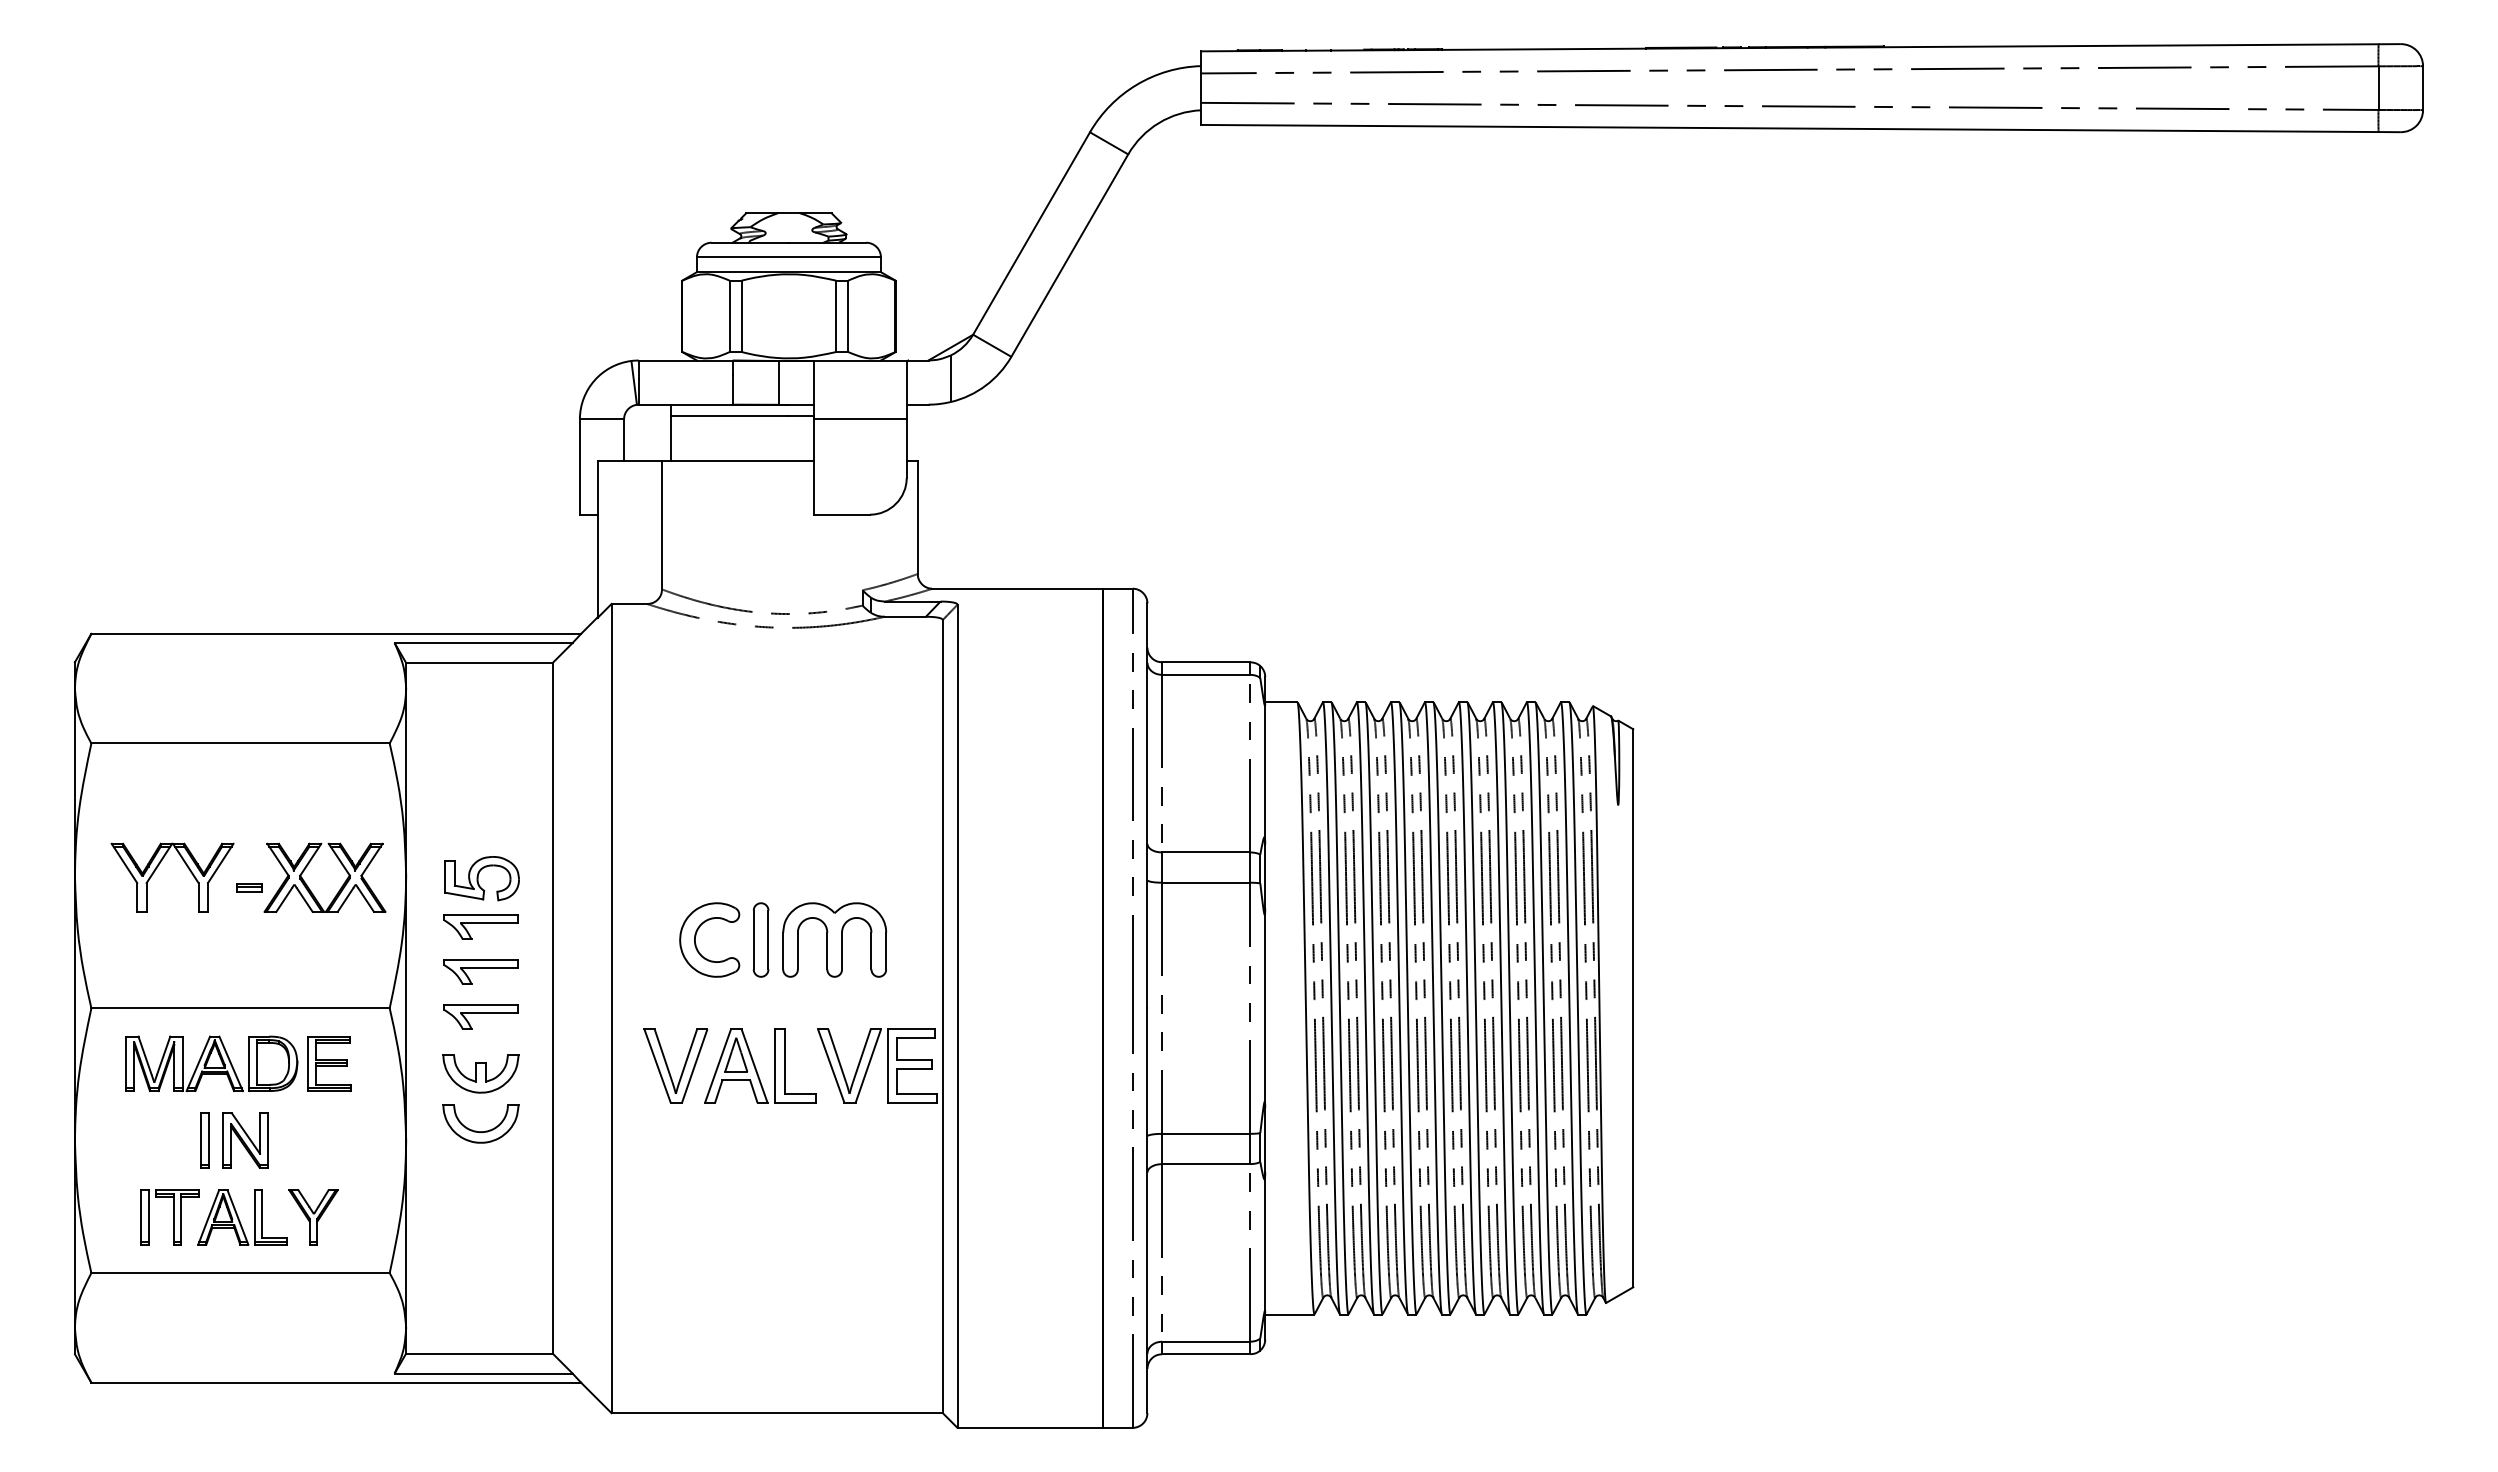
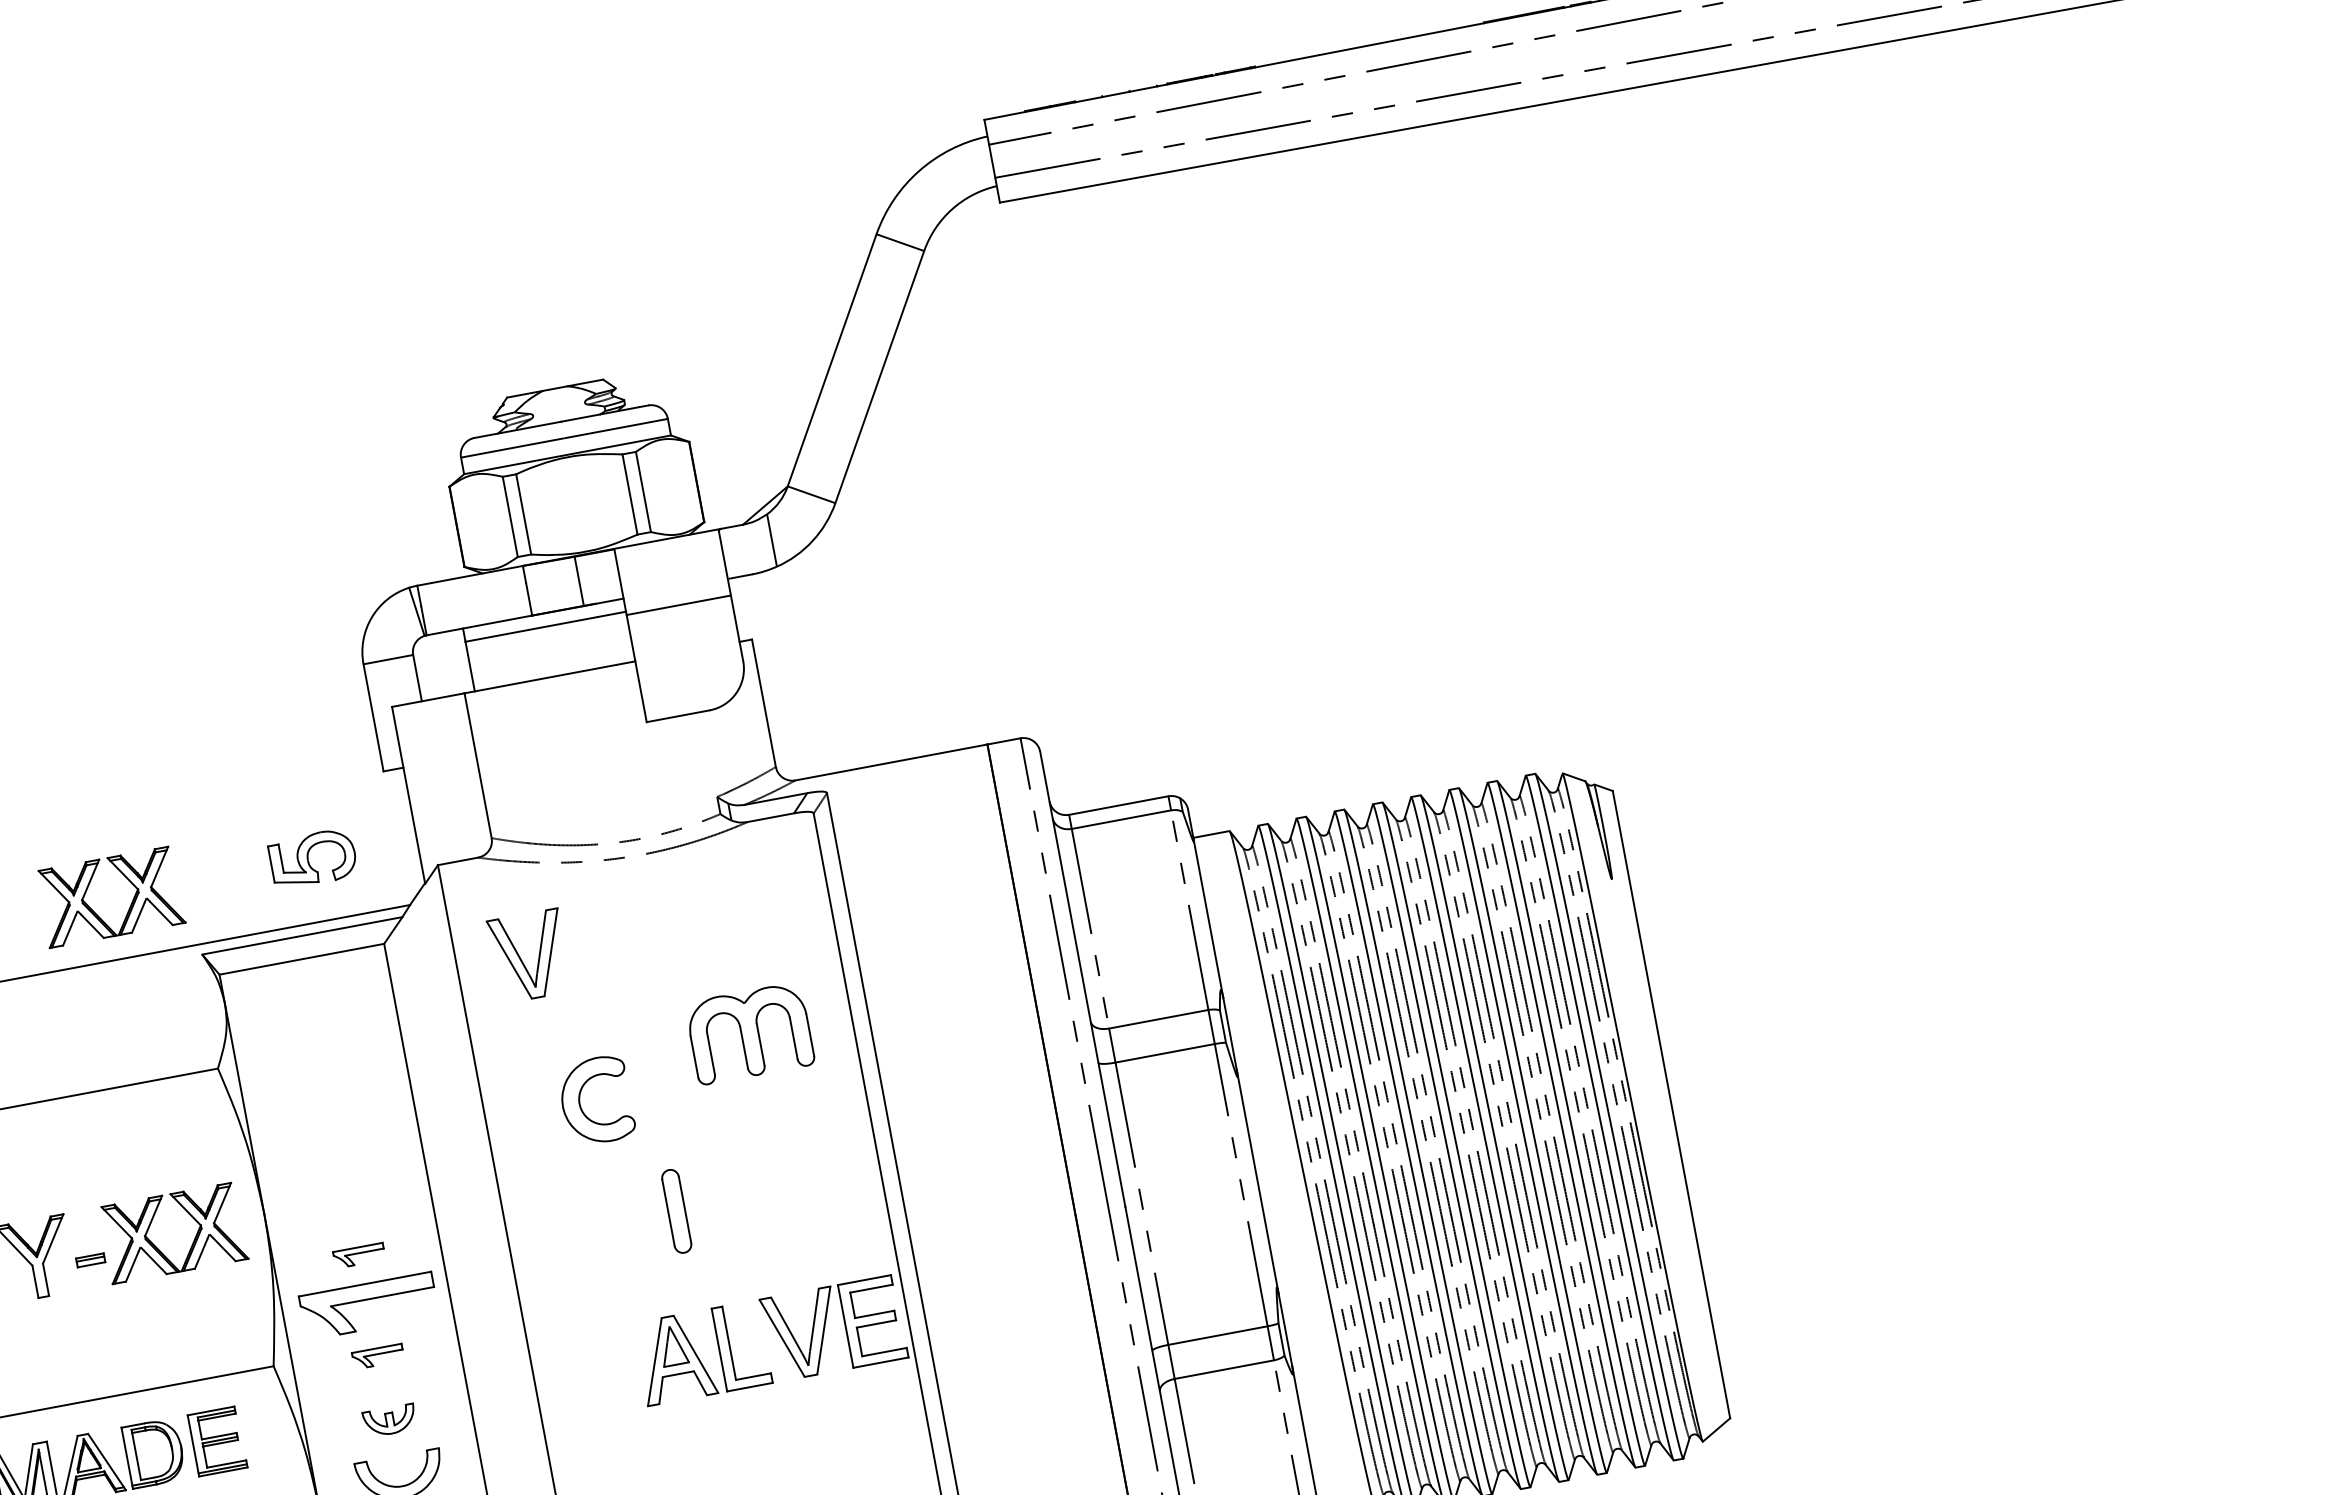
part: (309, 588) -> (95, 911), added
part: (481, 878) -> (312, 858), moved
part: (480, 926) -> (358, 1255), size x0.6
part: (696, 936) -> (580, 1099), moved
part: (834, 939) -> (749, 1033), moved
part: (480, 971) -> (367, 1305), size x1.6
part: (480, 1016) -> (377, 1356), size x0.6
part: (668, 1066) -> (521, 958), moved
part: (480, 1073) -> (389, 1420), size x0.6

